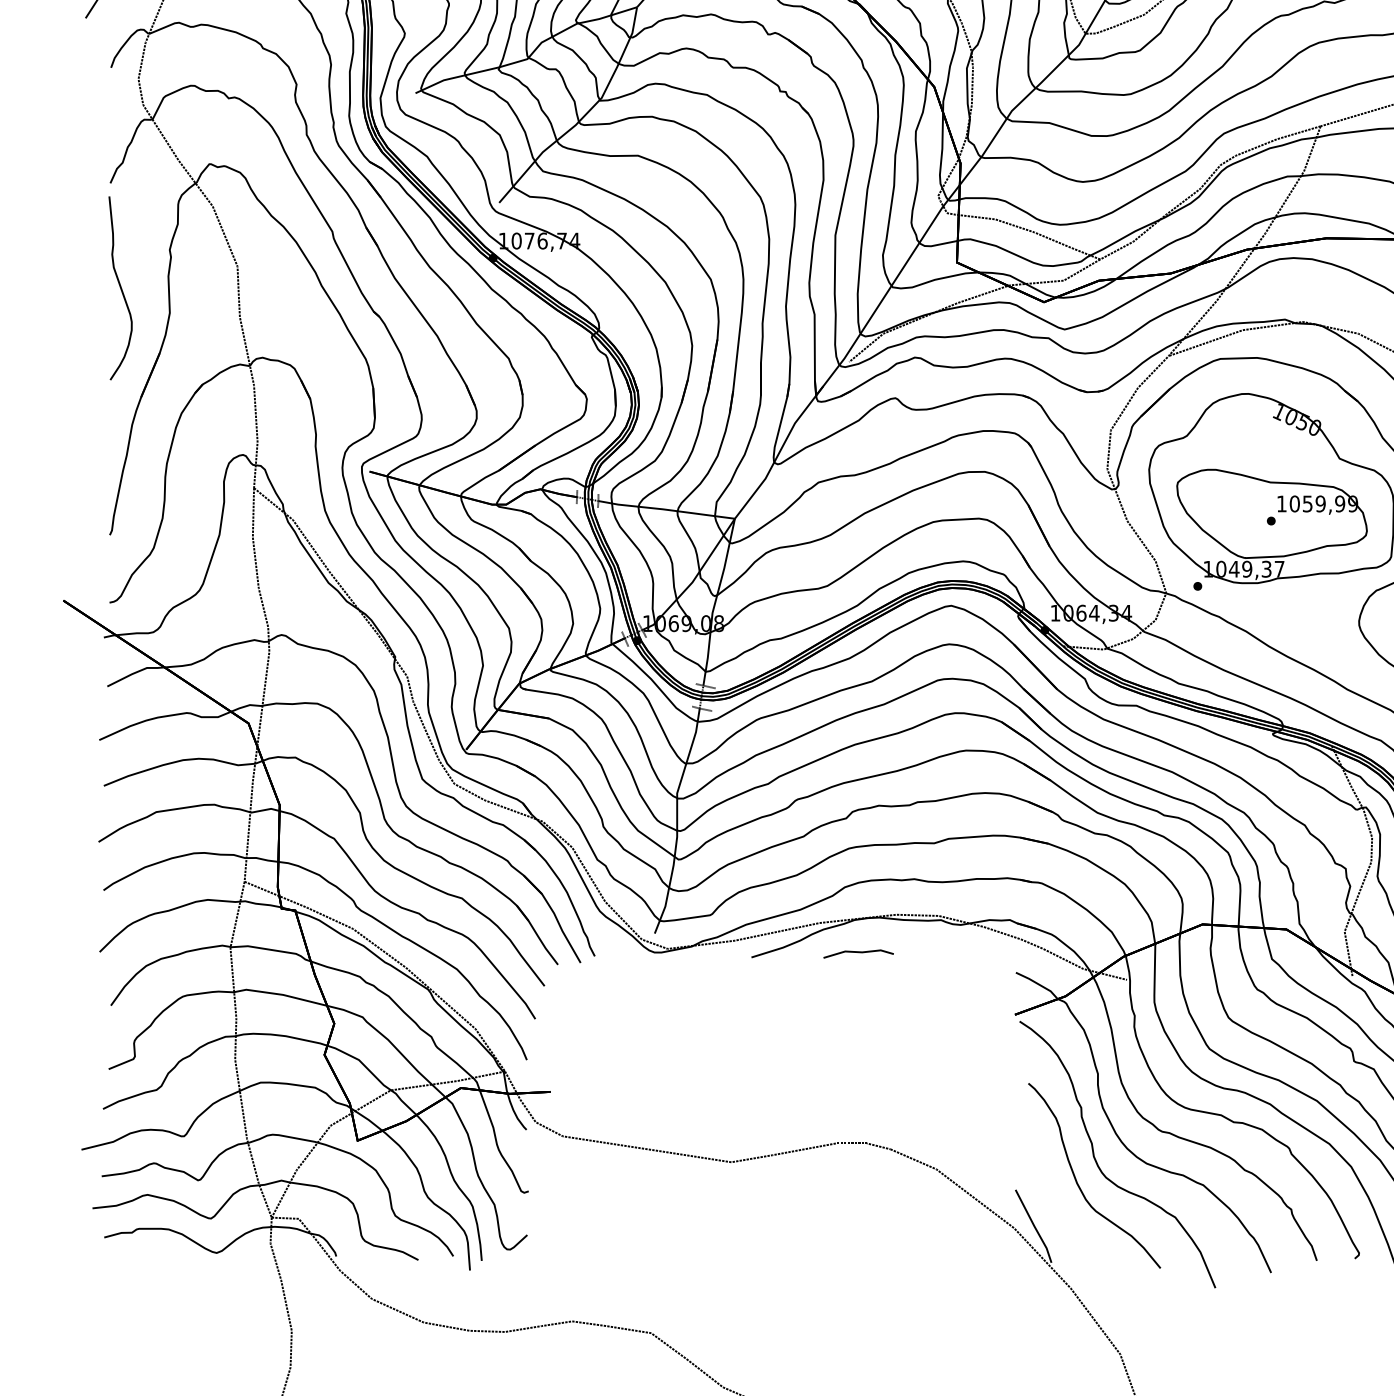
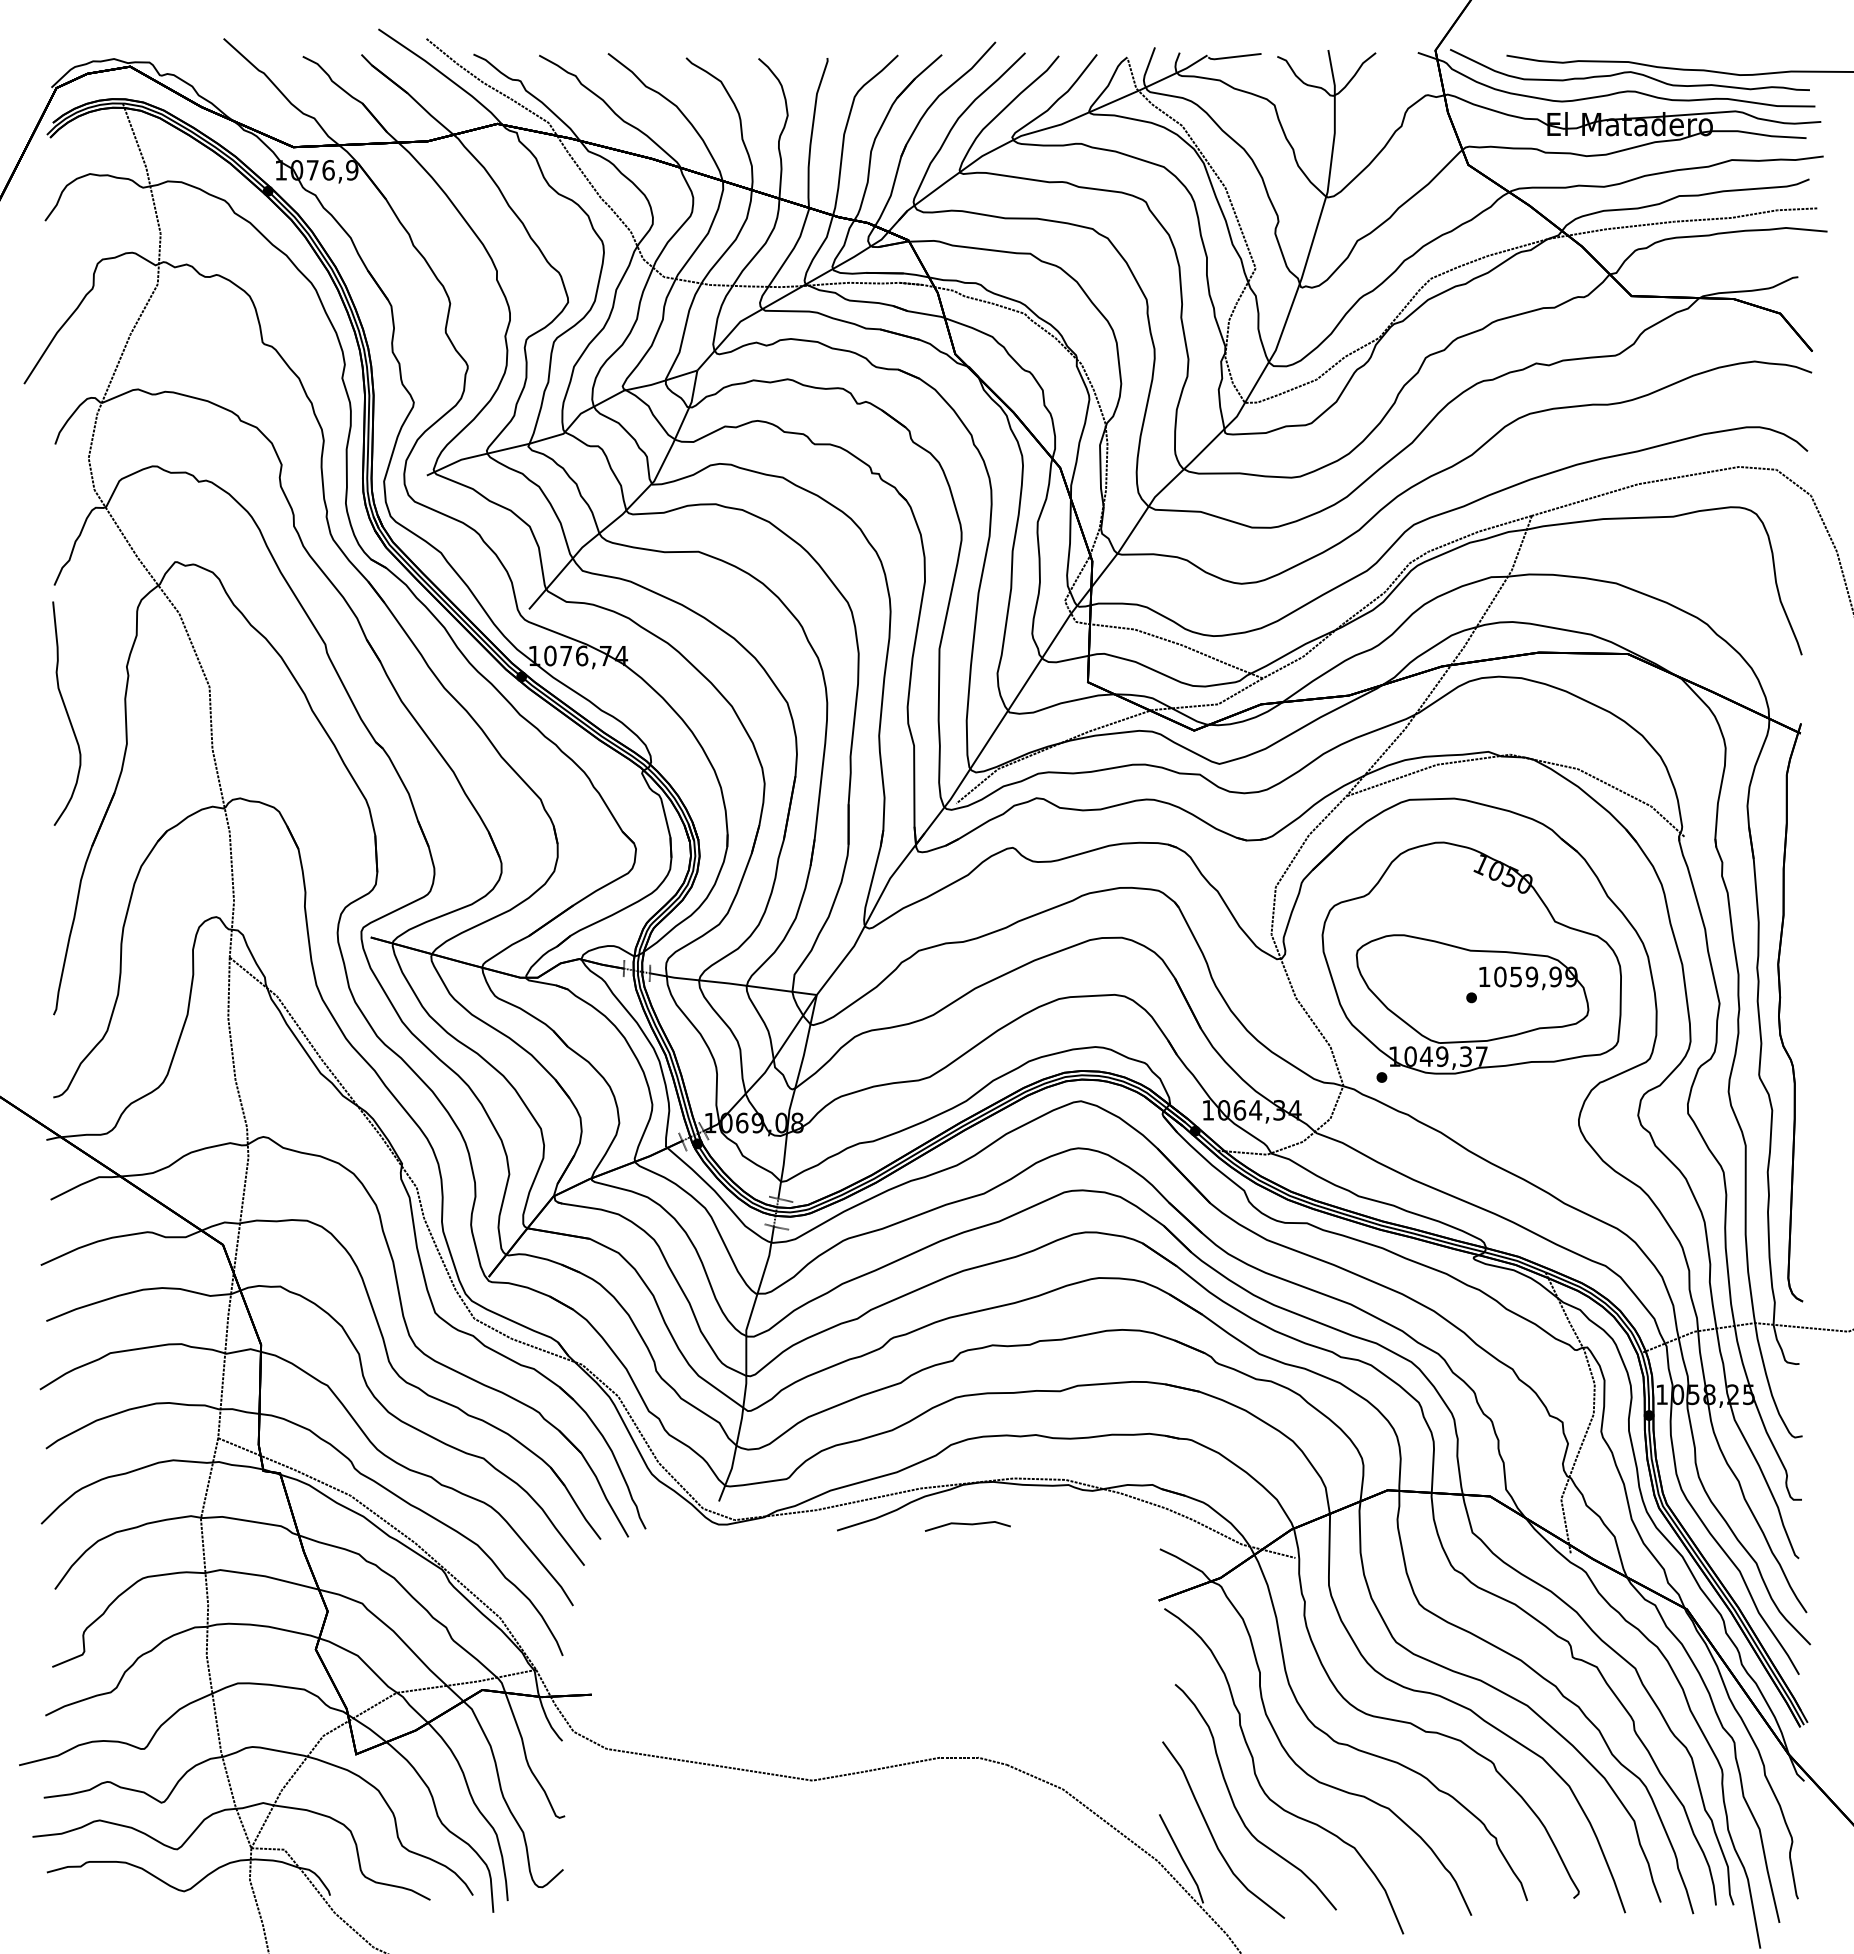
part: (1059, 1205) -> (1212, 1833), added

